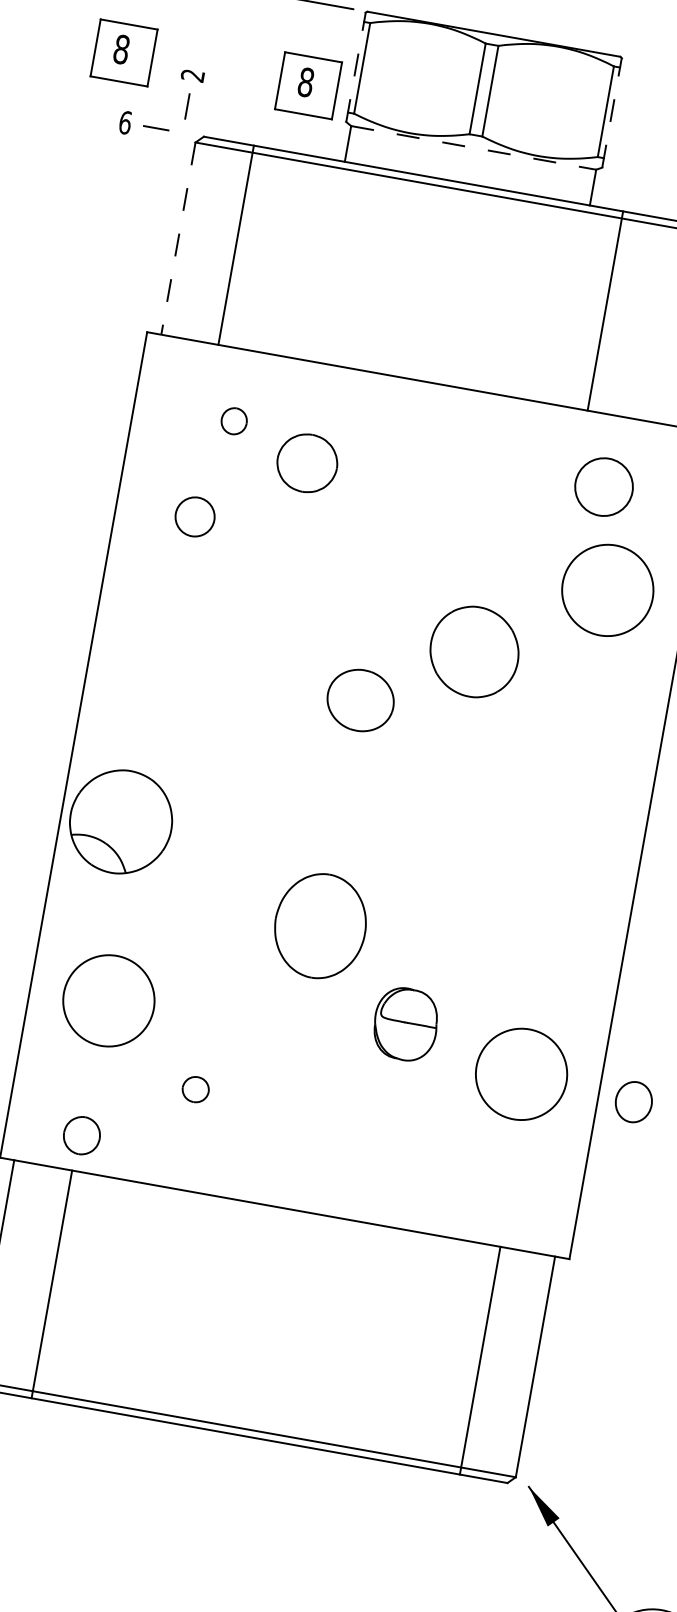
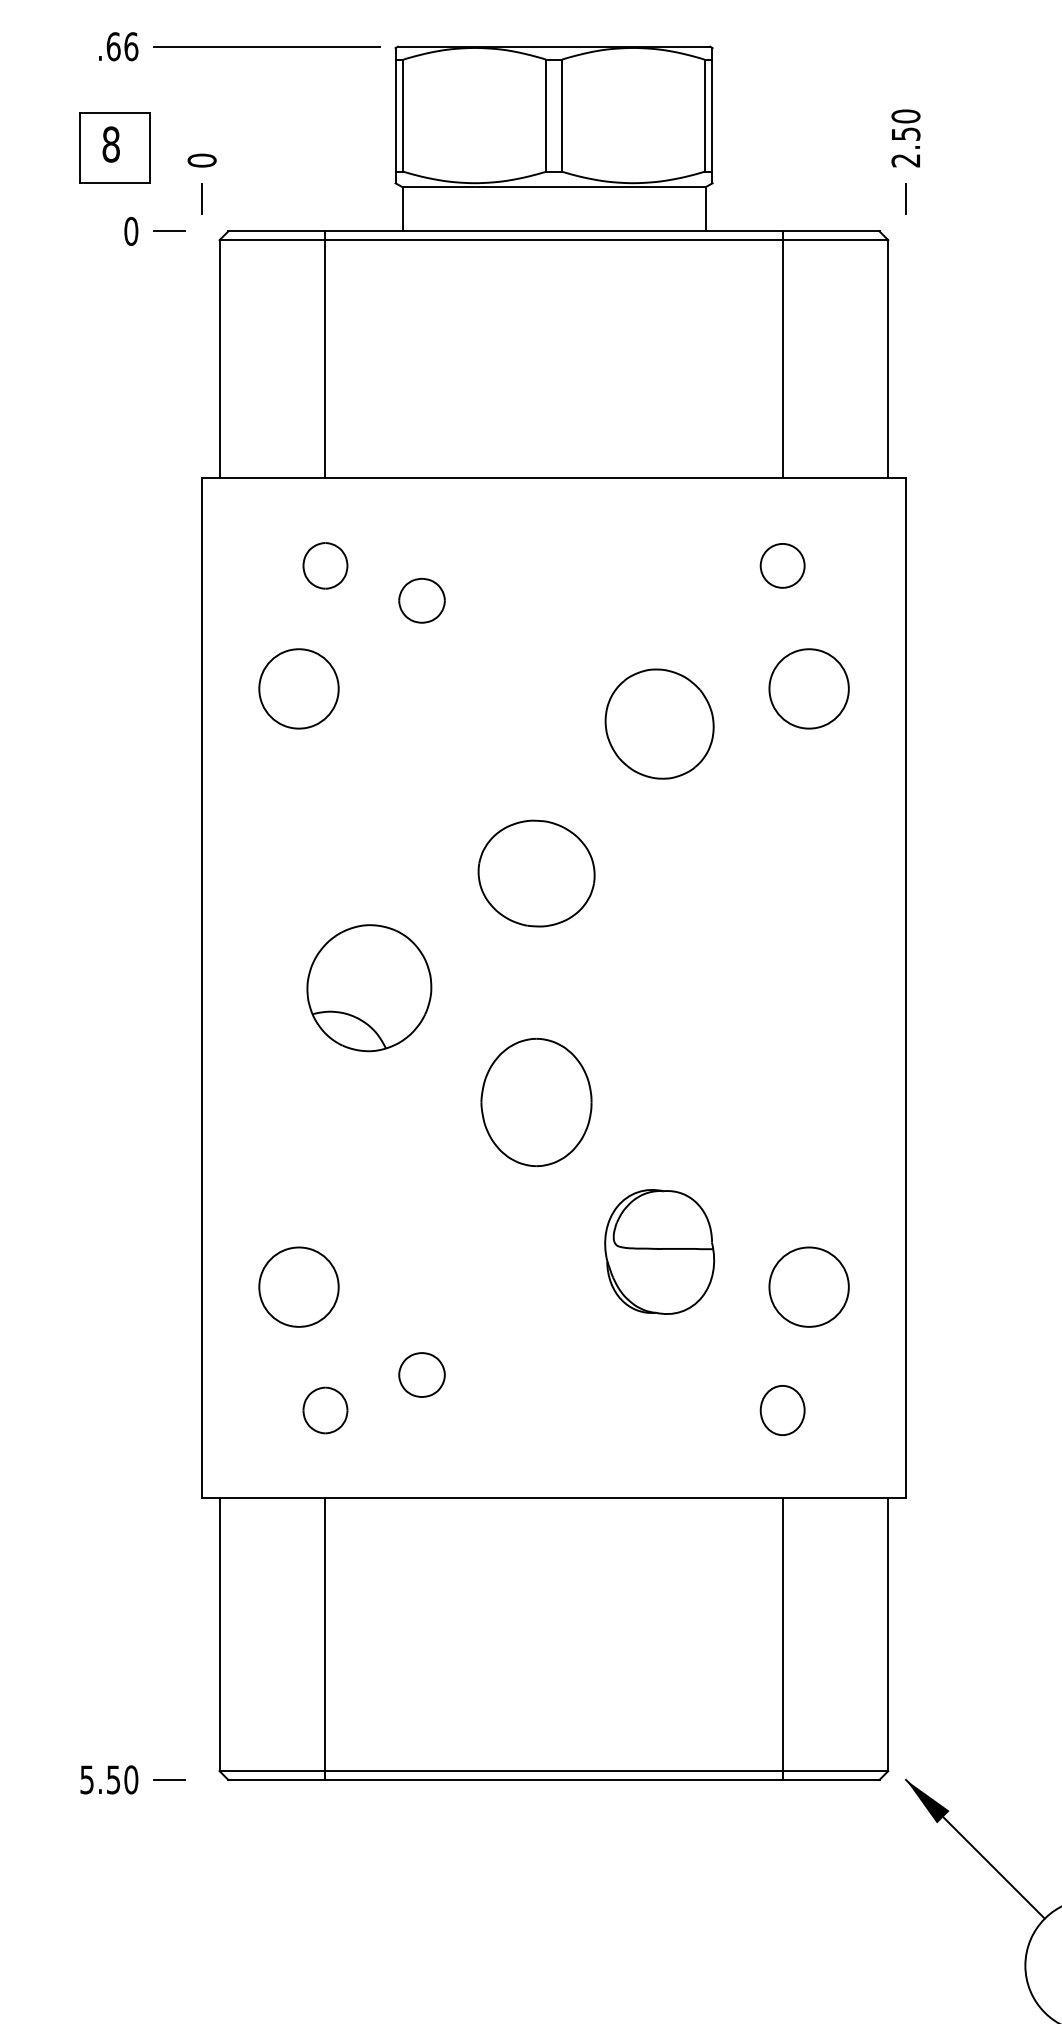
line: (355, 67) -> (395, 115), dashed -> solid
text: (192, 75) -> (201, 160), 2 -> 0
part: (308, 85) -> (342, 147), removed
line: (612, 112) -> (712, 115), dashed -> solid
text: (125, 122) -> (131, 230), 6 -> 0
line: (474, 148) -> (554, 187), dashed -> solid
line: (178, 238) -> (219, 358), dashed -> solid
line: (236, 245) -> (325, 354), moved
line: (605, 310) -> (782, 354), moved
part: (234, 420) -> (325, 565), size x1.43
part: (306, 463) -> (421, 600), size x0.62
circle: (603, 486) -> (782, 565), size x0.62
circle: (194, 516) -> (298, 688), size x1.67
circle: (607, 590) -> (808, 688), size x0.71
part: (474, 651) -> (659, 723), moved
part: (360, 700) -> (536, 873), size x1.43
part: (121, 822) -> (369, 988), moved
part: (320, 926) -> (536, 1102), moved
circle: (108, 1000) -> (298, 1286), size x0.71
part: (405, 1023) -> (659, 1251), size x1.43
circle: (521, 1073) -> (808, 1286), size x0.71
part: (195, 1089) -> (421, 1374), size x1.43
part: (633, 1102) -> (782, 1410), moved
part: (81, 1135) -> (325, 1410), moved
line: (52, 1283) -> (325, 1638), moved
line: (480, 1360) -> (782, 1638), moved

